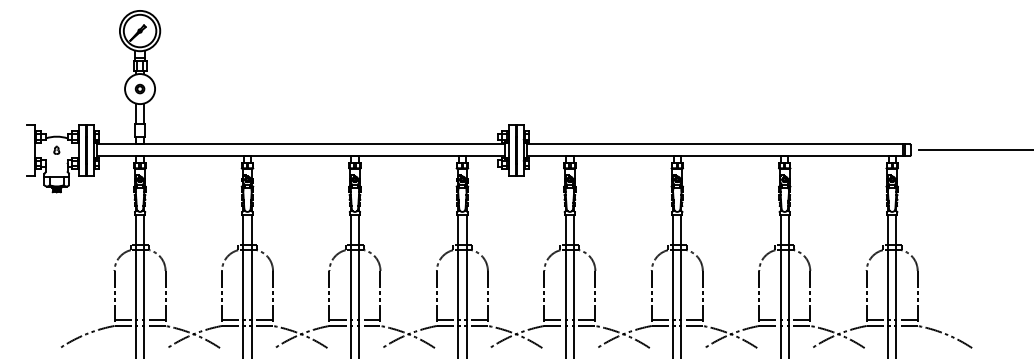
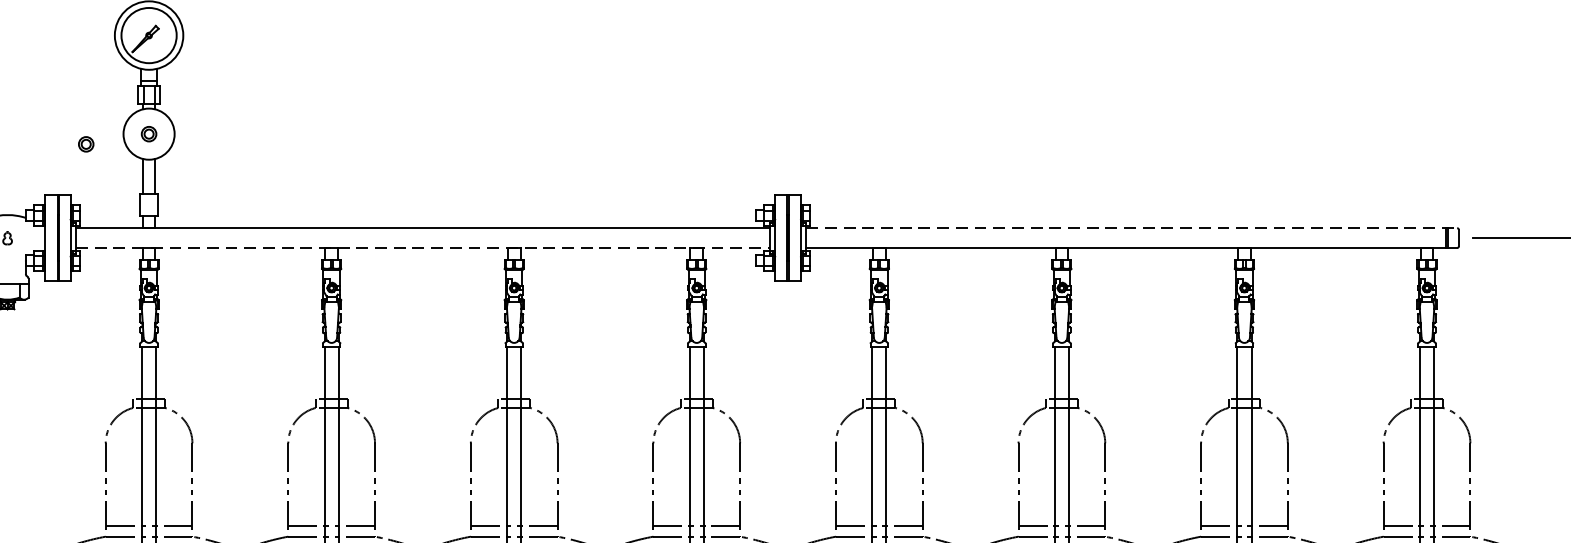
part: (102, 94) -> (85, 143), added
line: (718, 144) -> (1131, 228), solid -> dashed
line: (301, 156) -> (423, 248), solid -> dashed

